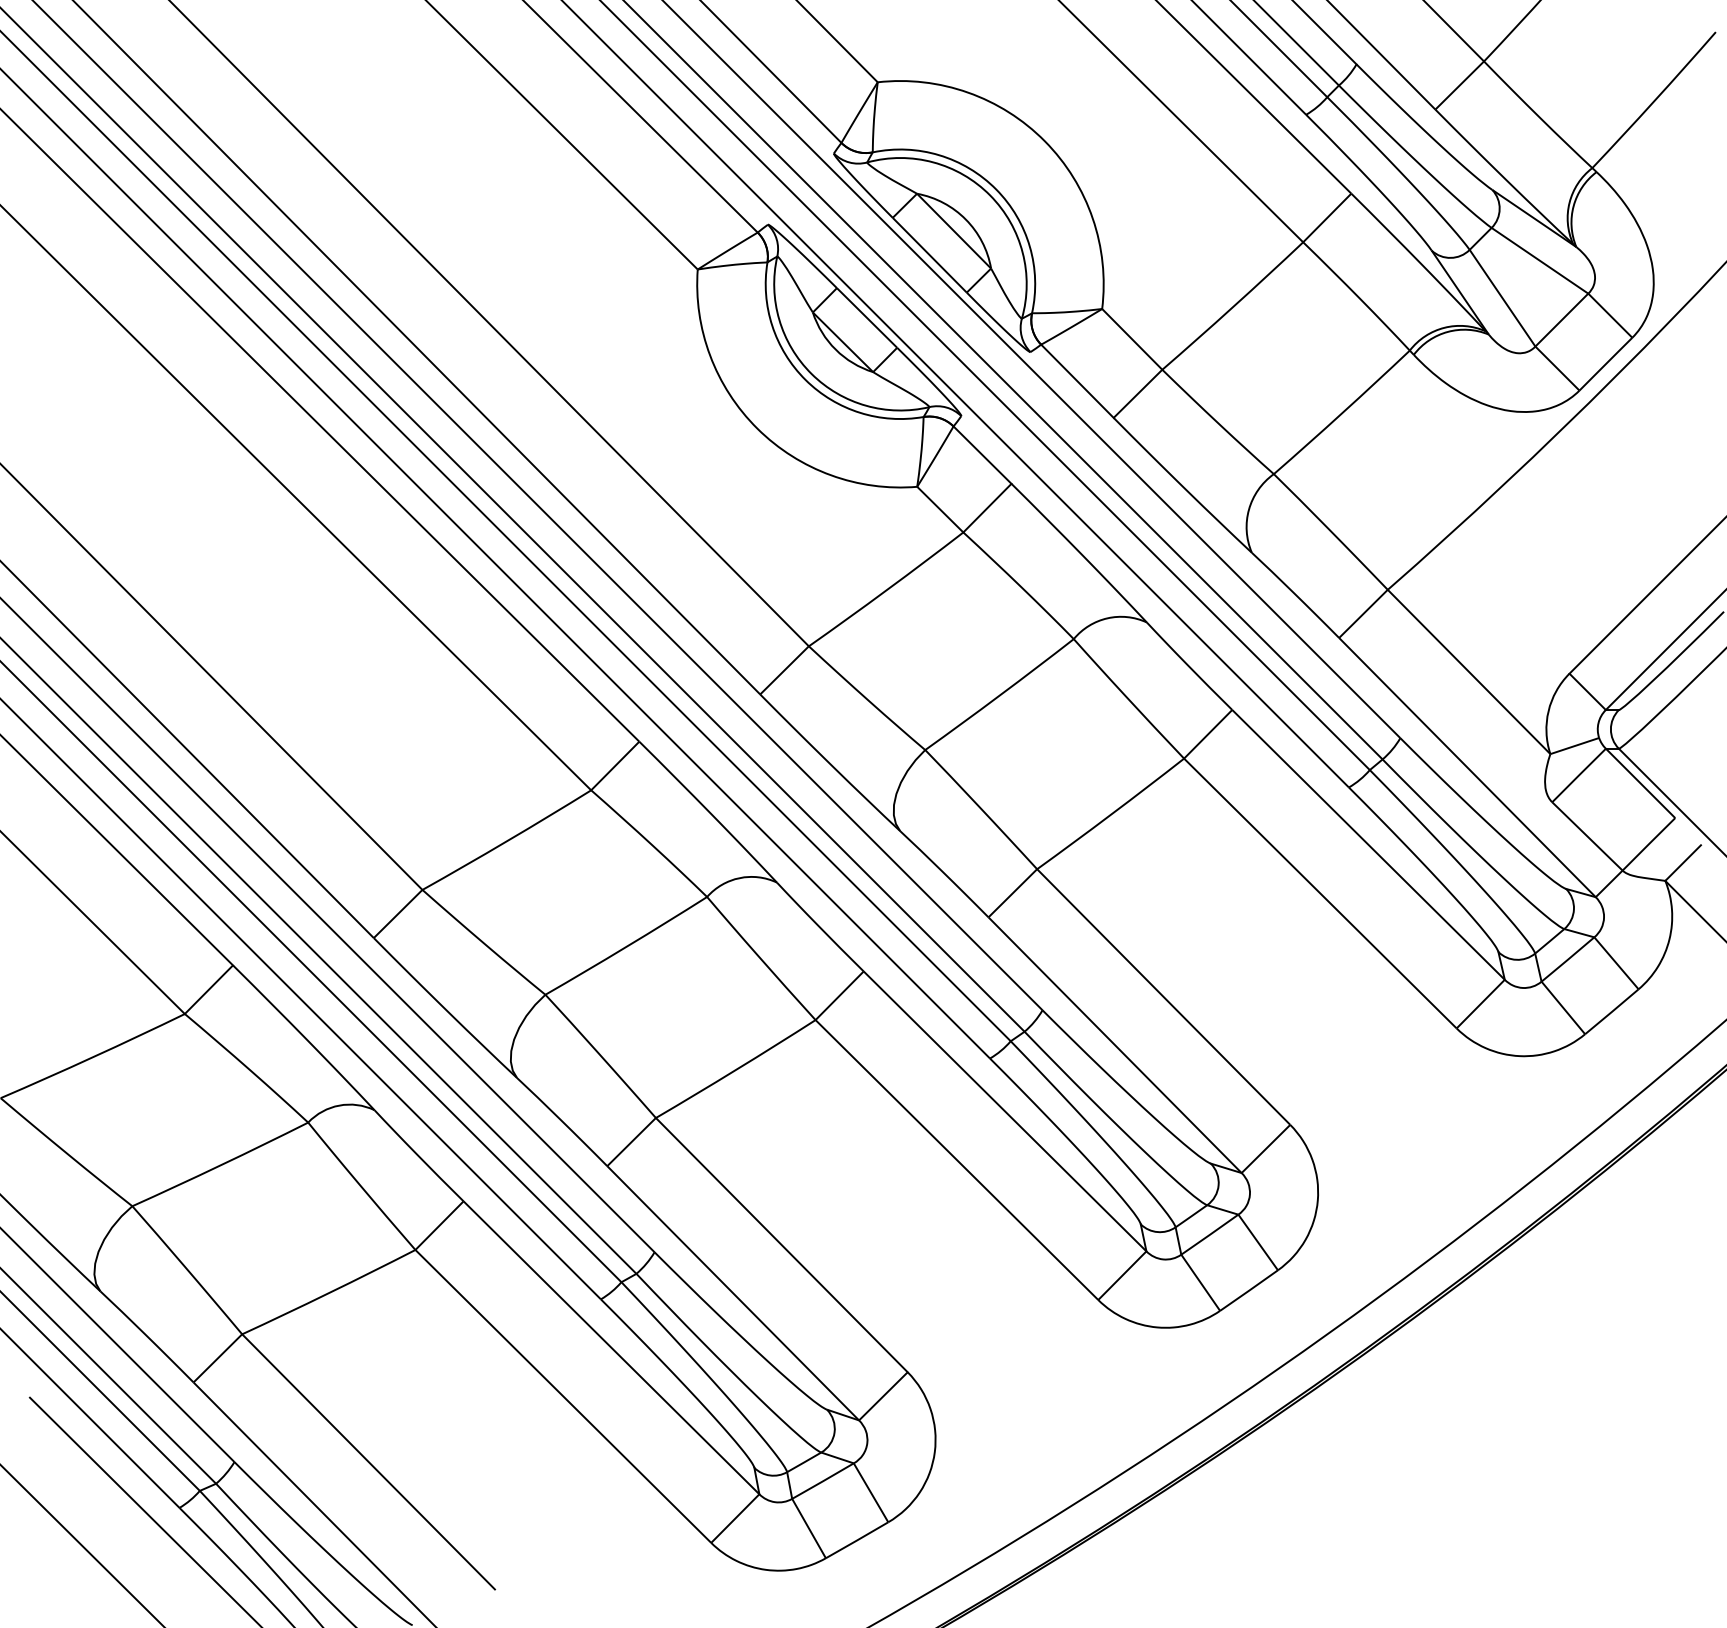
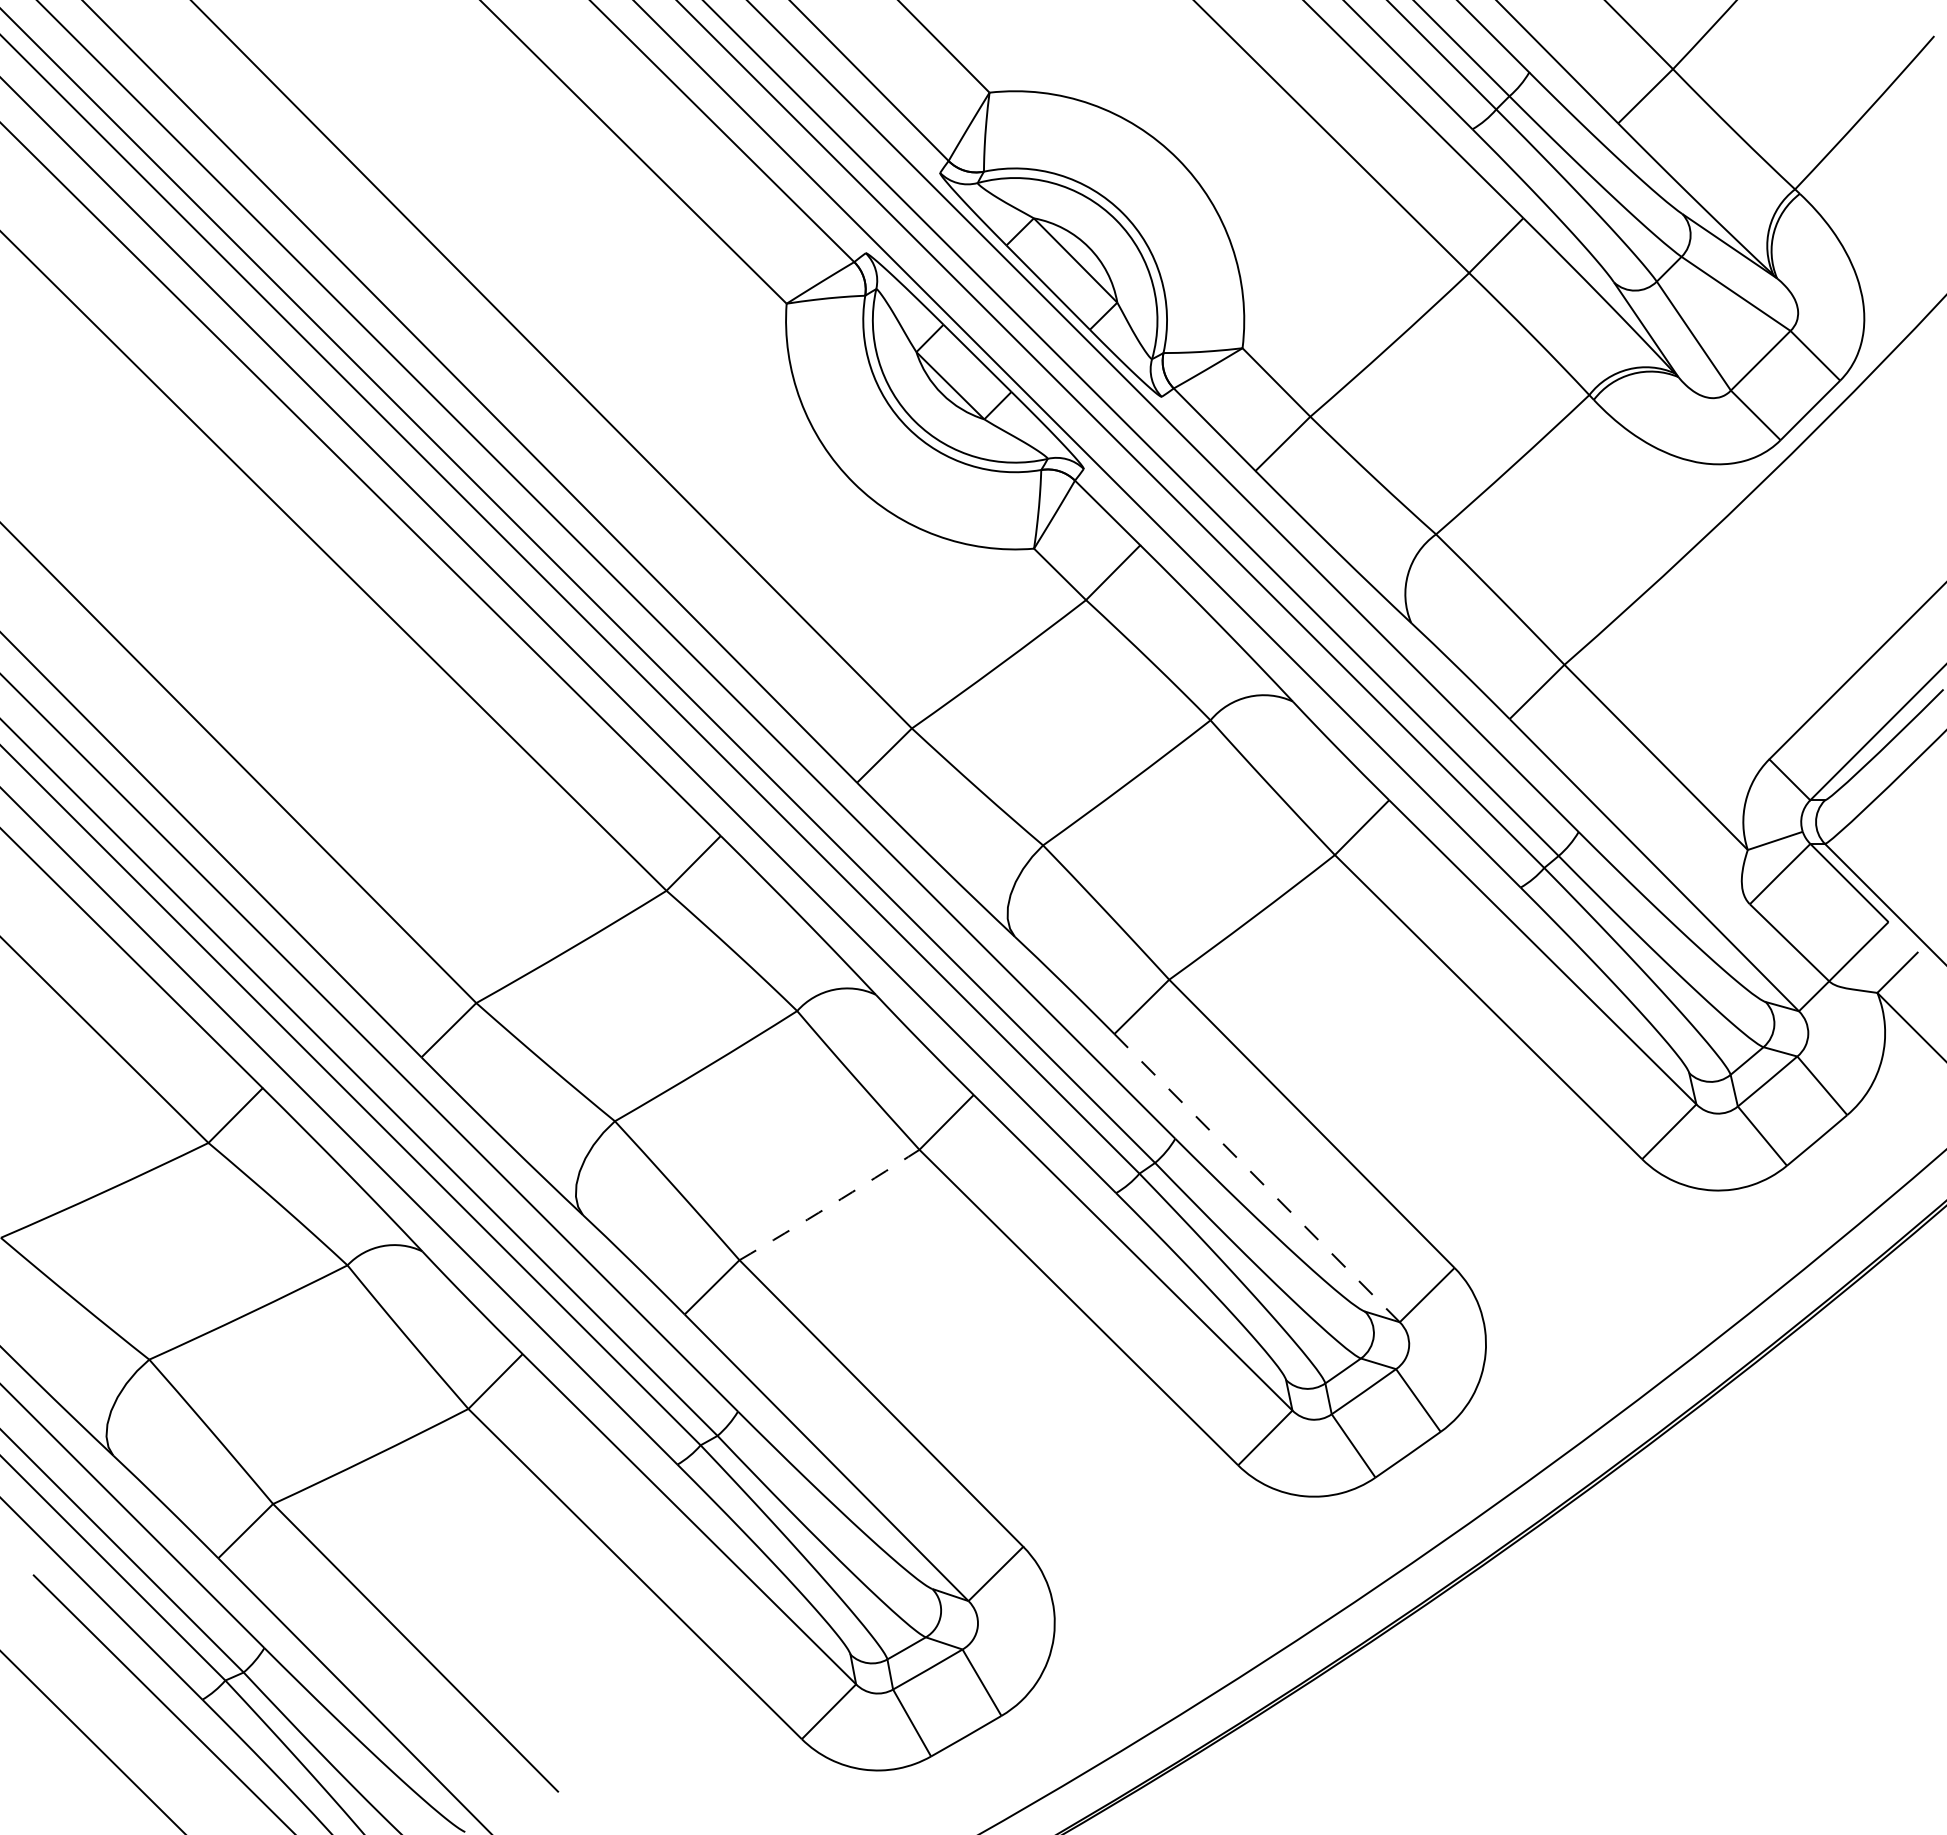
line: (1115, 1045) -> (1257, 1178), solid -> dashed
arc: (736, 1069) -> (830, 1205), solid -> dashed

